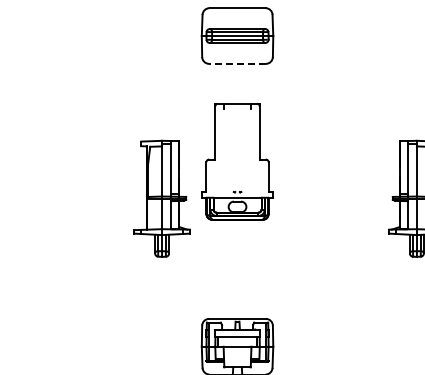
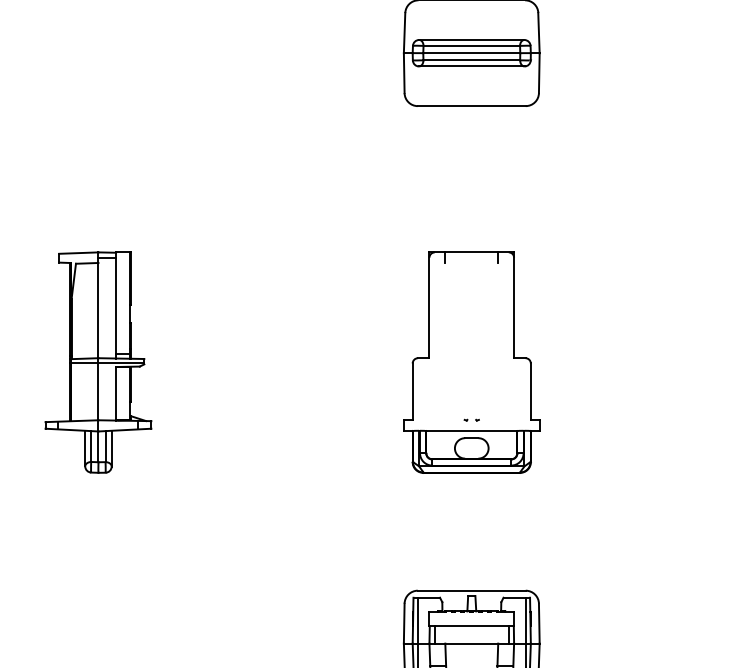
line: (237, 63) -> (471, 105), dashed -> solid
part: (237, 161) -> (471, 361), moved
part: (161, 198) -> (97, 361), moved

